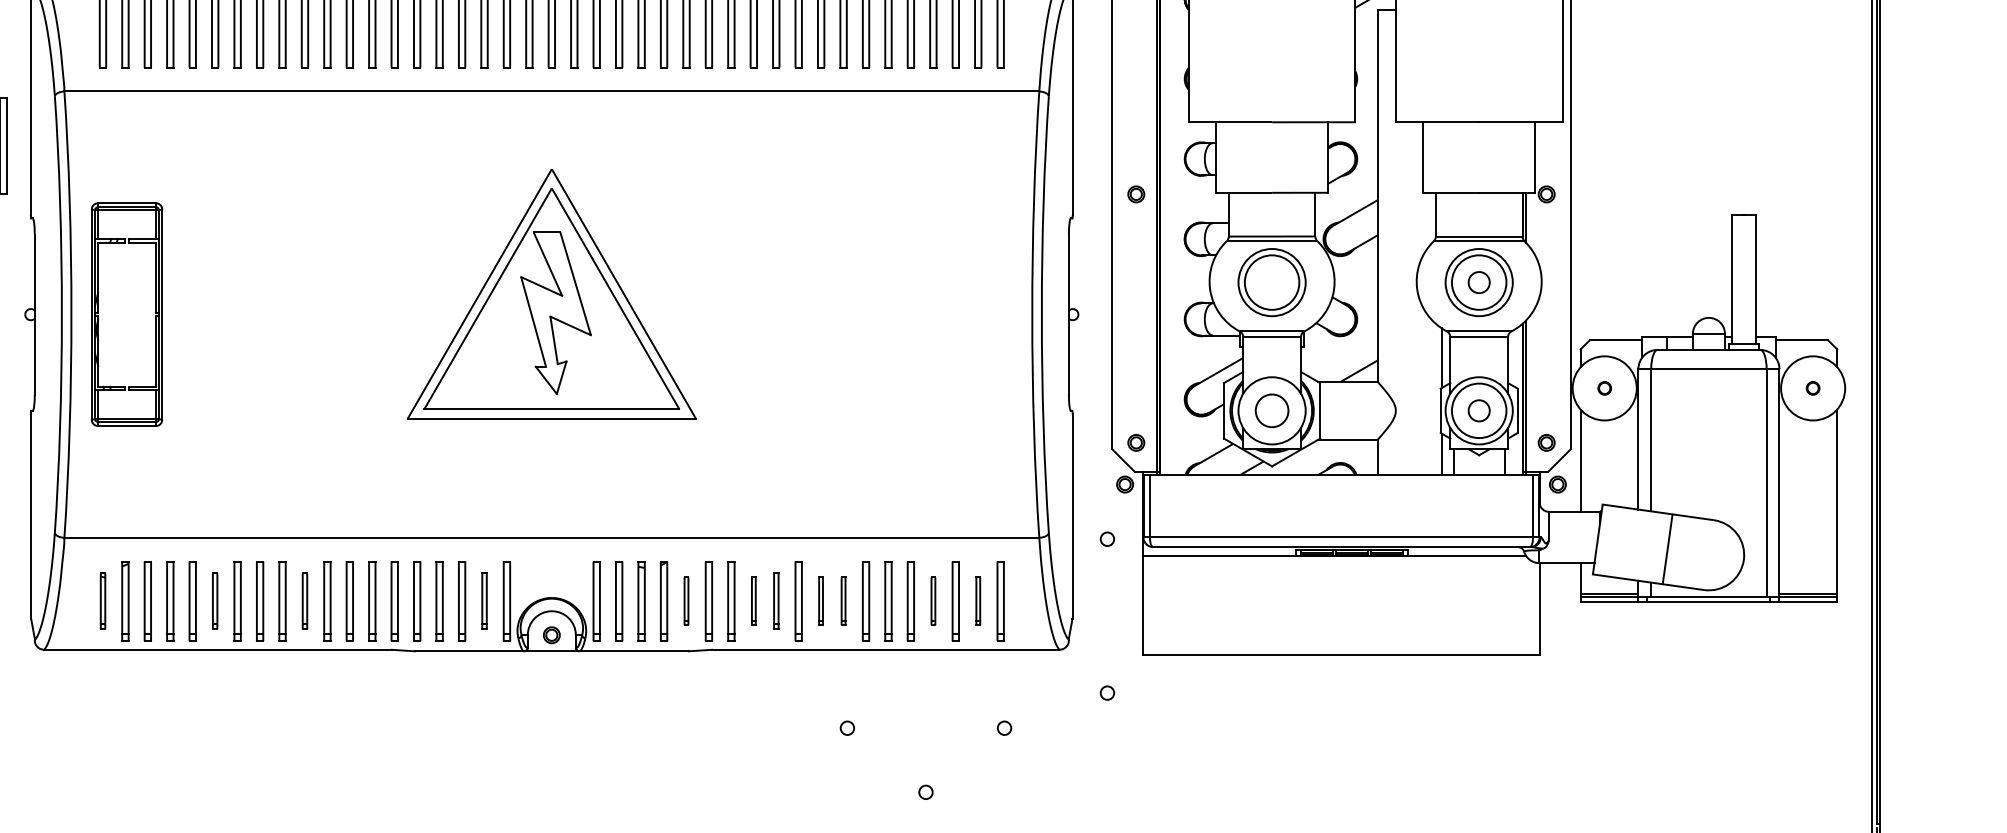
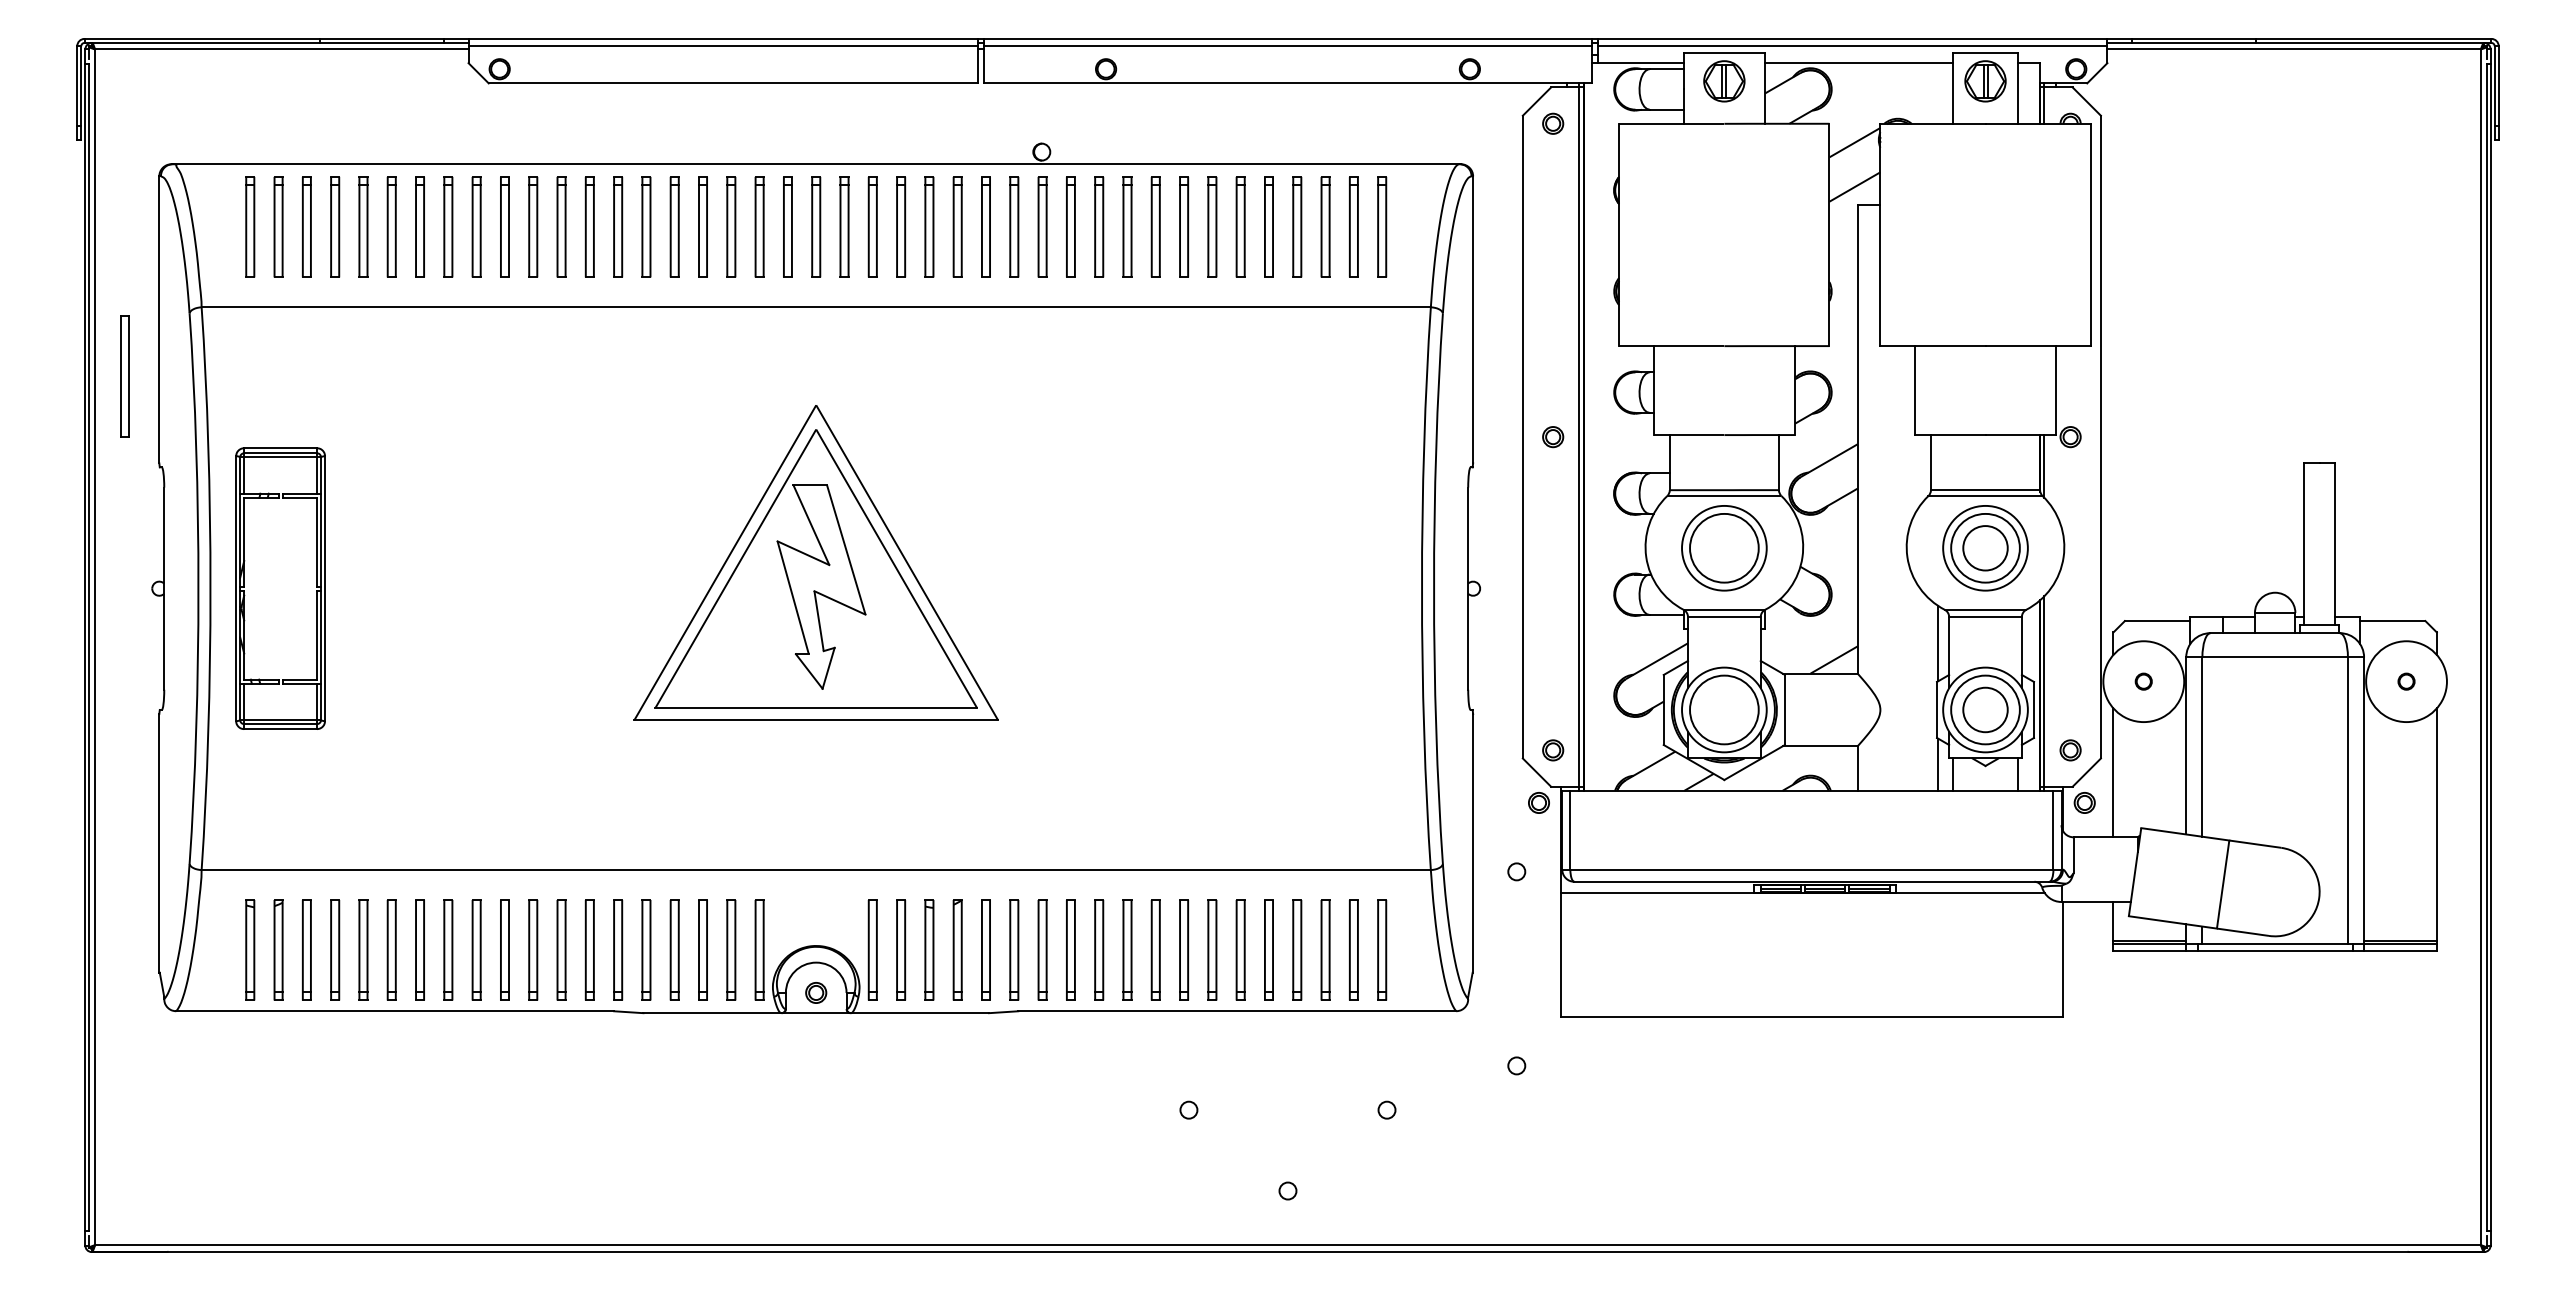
circle: (1479, 282) -> (1985, 548), size x1.67
circle: (1272, 410) -> (1724, 709), size x1.67
circle: (1479, 410) -> (1985, 709), size x1.67
part: (103, 600) -> (250, 949), size x1.43
part: (214, 600) -> (391, 949), size x1.43
part: (304, 600) -> (504, 949), size x1.43
part: (484, 600) -> (731, 949), size x1.43
part: (686, 600) -> (985, 949), size x1.67
part: (753, 600) -> (1070, 949), size x1.67
part: (776, 600) -> (1099, 949), size x1.43
part: (820, 600) -> (1155, 949), size x1.67
part: (843, 600) -> (1183, 949), size x1.67
part: (933, 600) -> (1297, 949), size x1.67
part: (977, 600) -> (1353, 949), size x1.67

